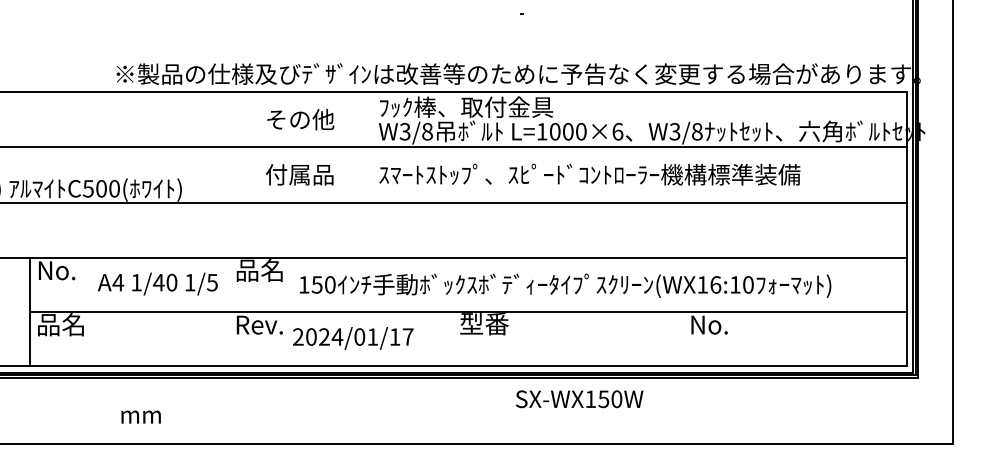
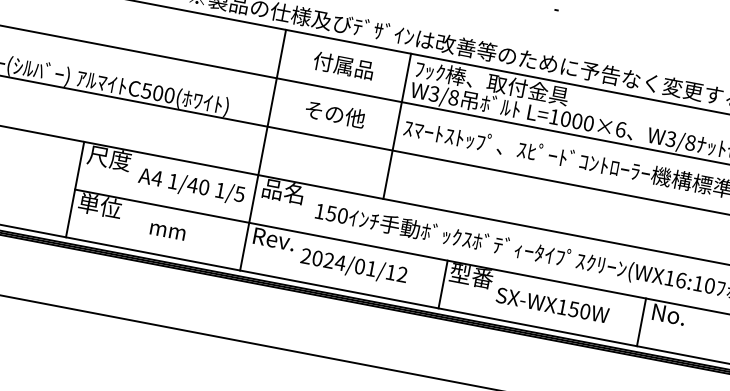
text: (299, 119) -> (343, 65), その他 -> 付属品
text: (299, 174) -> (334, 113), 付属品 -> その他
line: (371, 174) -> (397, 125), added
line: (228, 229) -> (262, 150), added
text: (61, 270) -> (109, 158), No. -> 尺度
text: (61, 324) -> (100, 205), 品名 -> 単位
text: (407, 336) -> (402, 274), 2024/01/17 -> 2024/01/12
line: (454, 339) -> (442, 284), added
line: (680, 339) -> (641, 322), added
text: (579, 399) -> (552, 305), moved
text: (140, 416) -> (167, 231), moved

